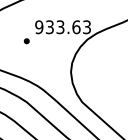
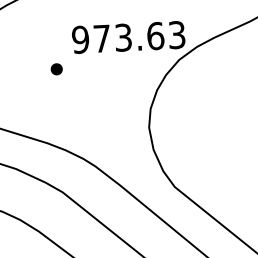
text: (49, 27) -> (101, 39), 933.63 -> 973.63

